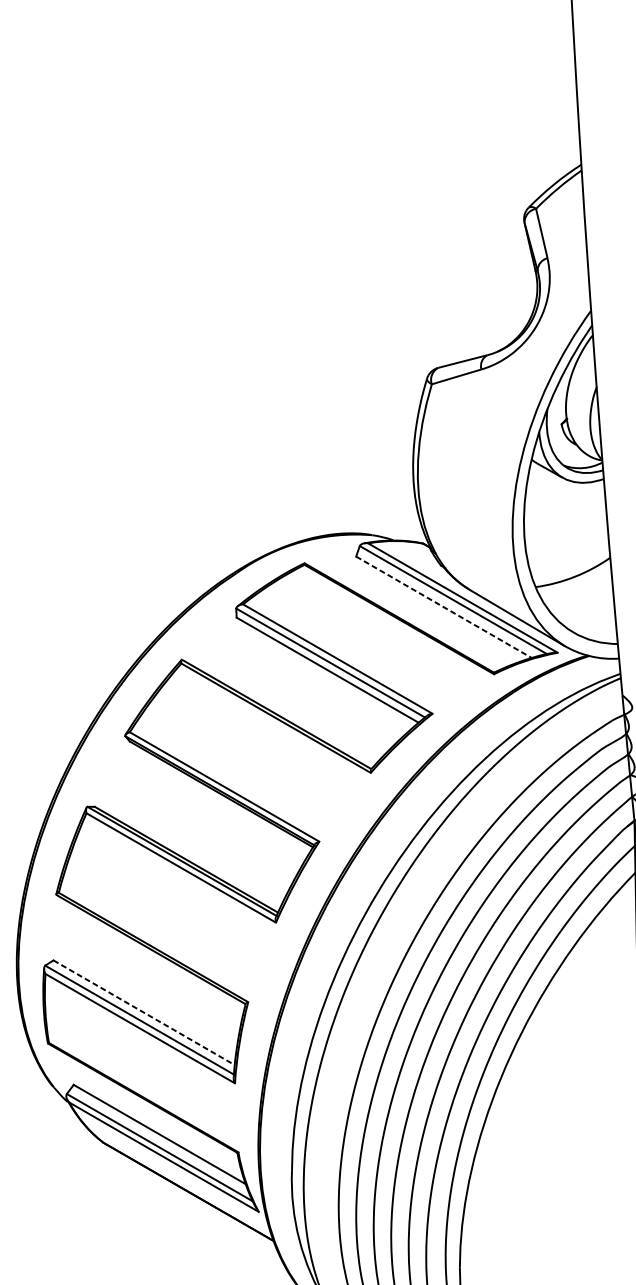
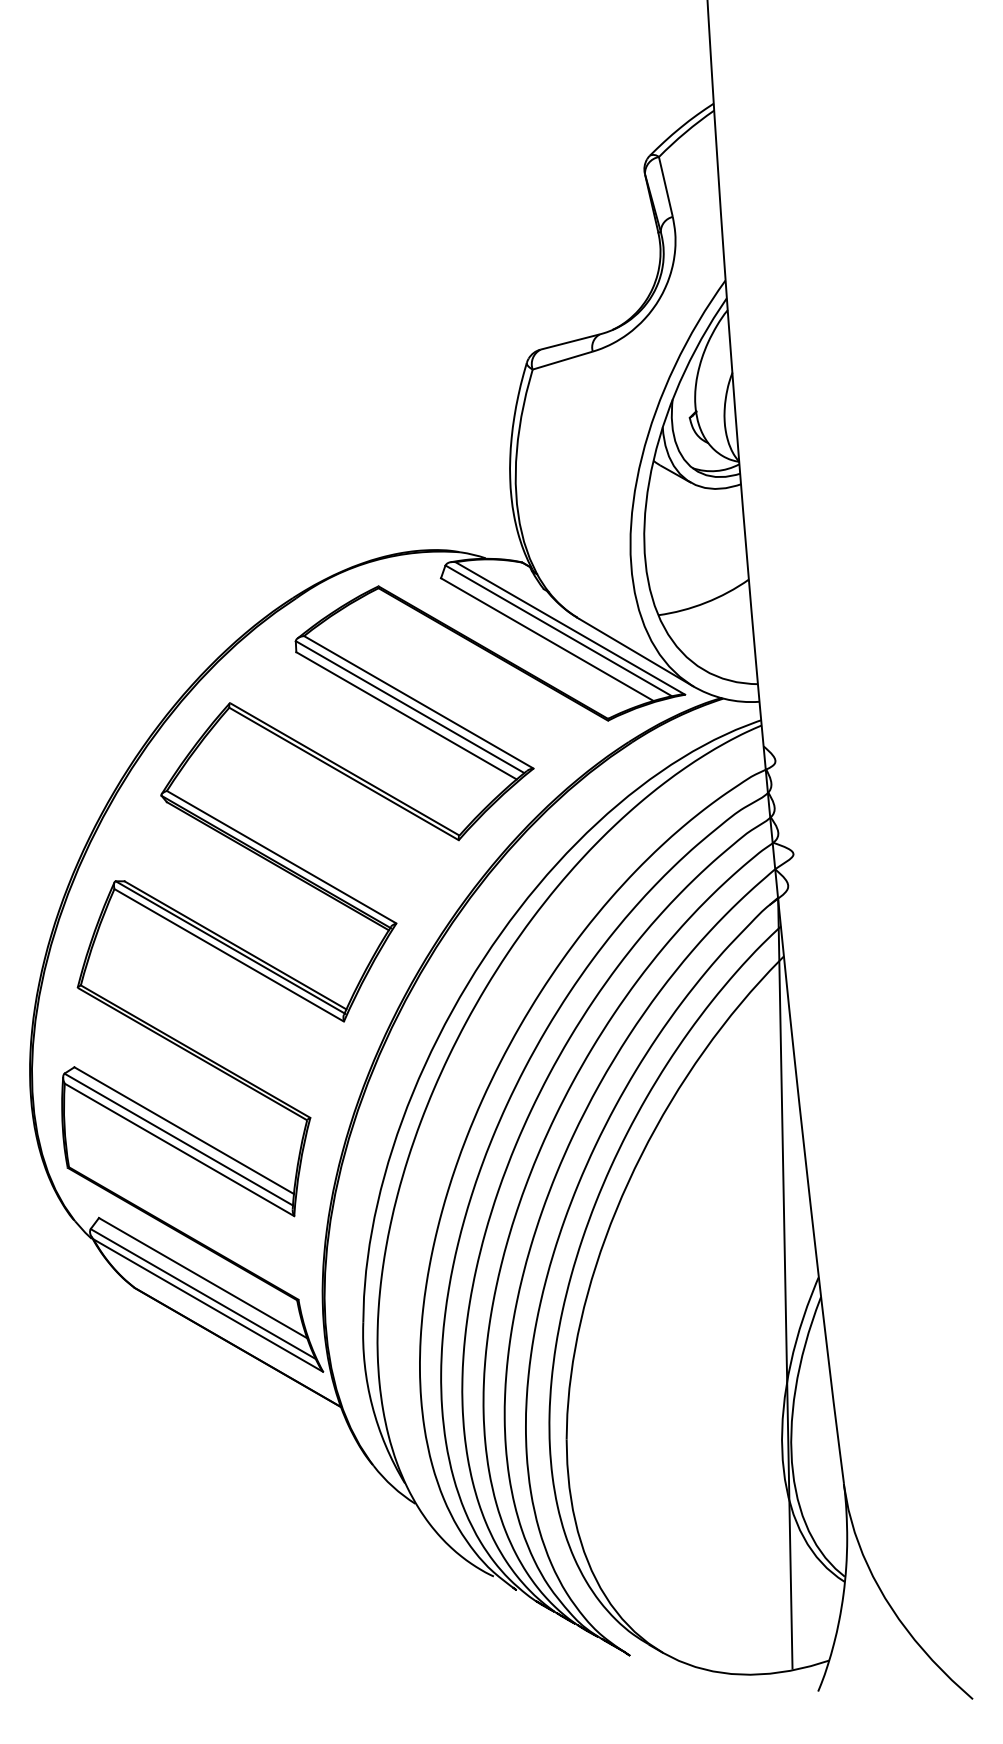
line: (444, 607) -> (547, 639), dashed -> solid
line: (144, 1012) -> (184, 1130), dashed -> solid

